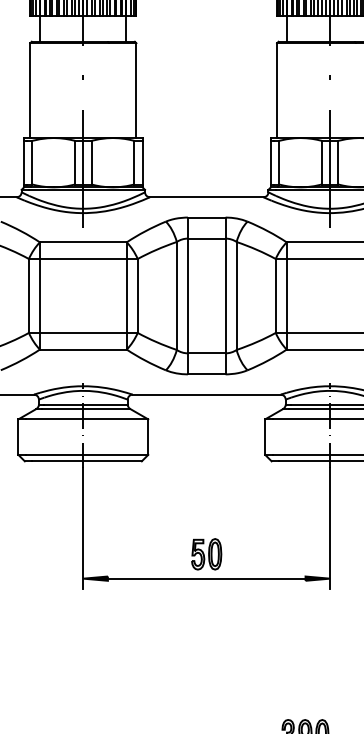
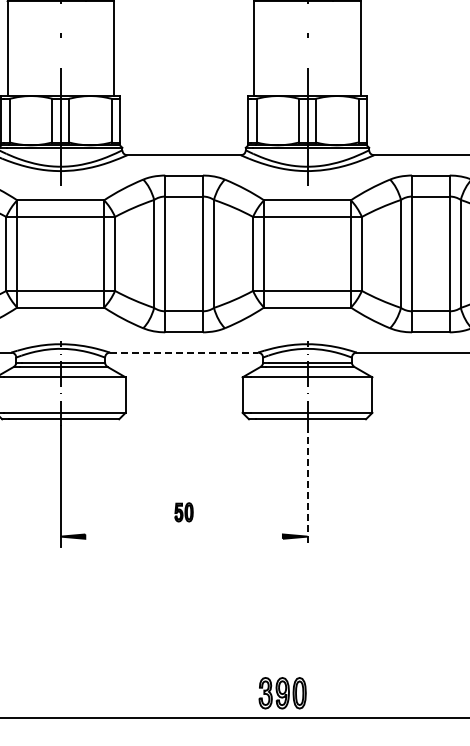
line: (207, 394) -> (184, 352), solid -> dashed
line: (330, 528) -> (307, 486), solid -> dashed
part: (206, 554) -> (183, 512), size x0.6
line: (206, 578) -> (183, 536), removed

